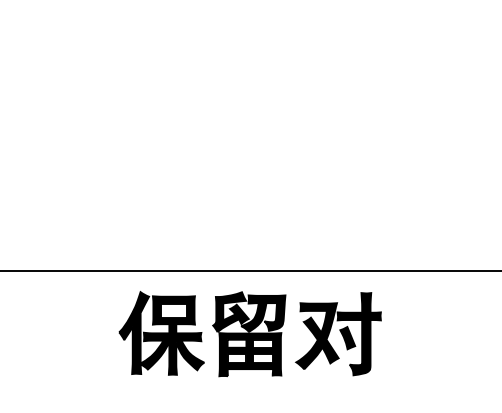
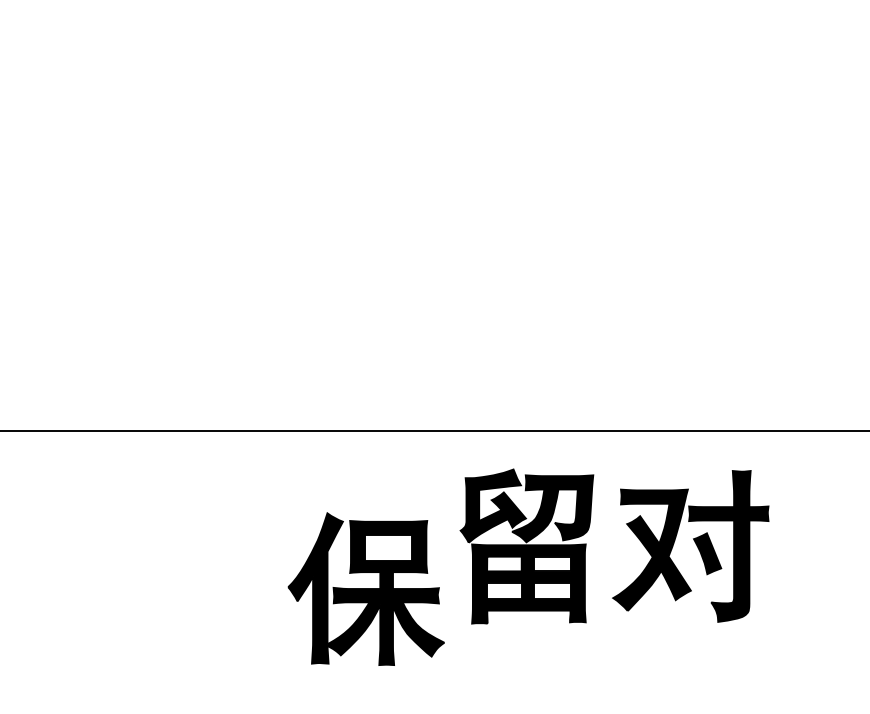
part: (161, 333) -> (365, 589), moved

